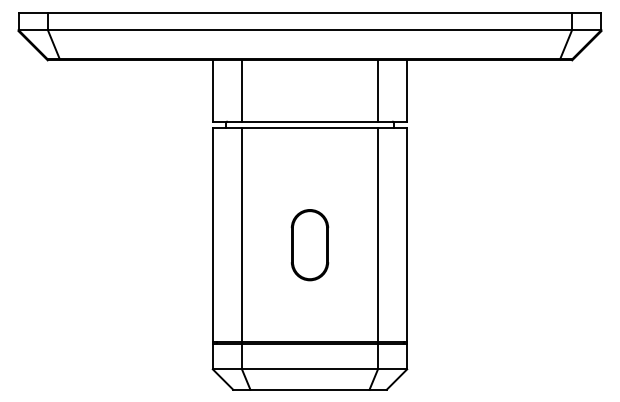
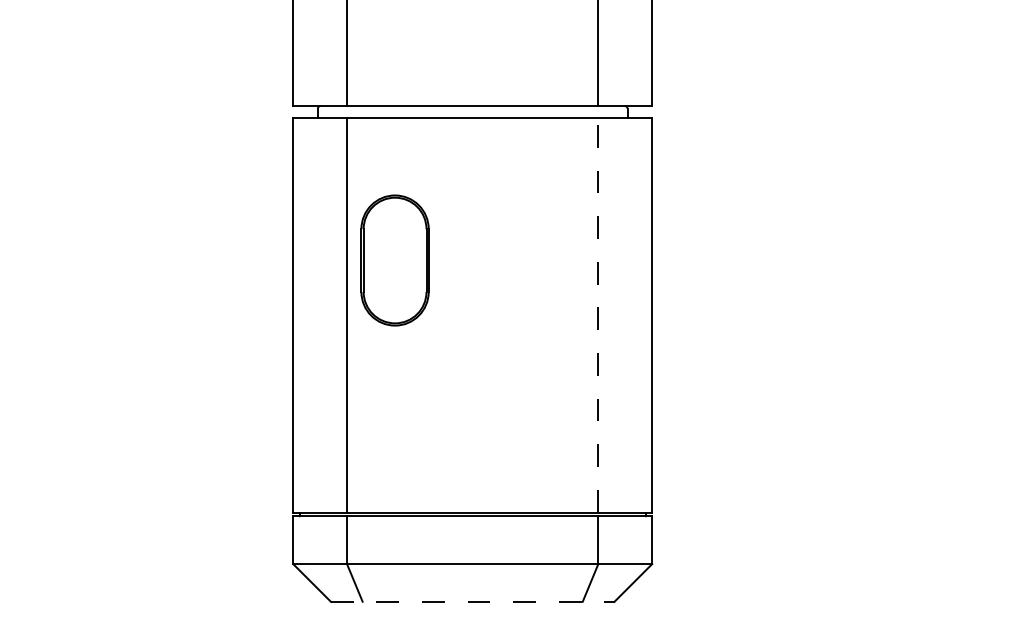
line: (377, 234) -> (597, 314), solid -> dashed
part: (309, 245) -> (394, 261), moved
line: (310, 389) -> (473, 601), solid -> dashed

